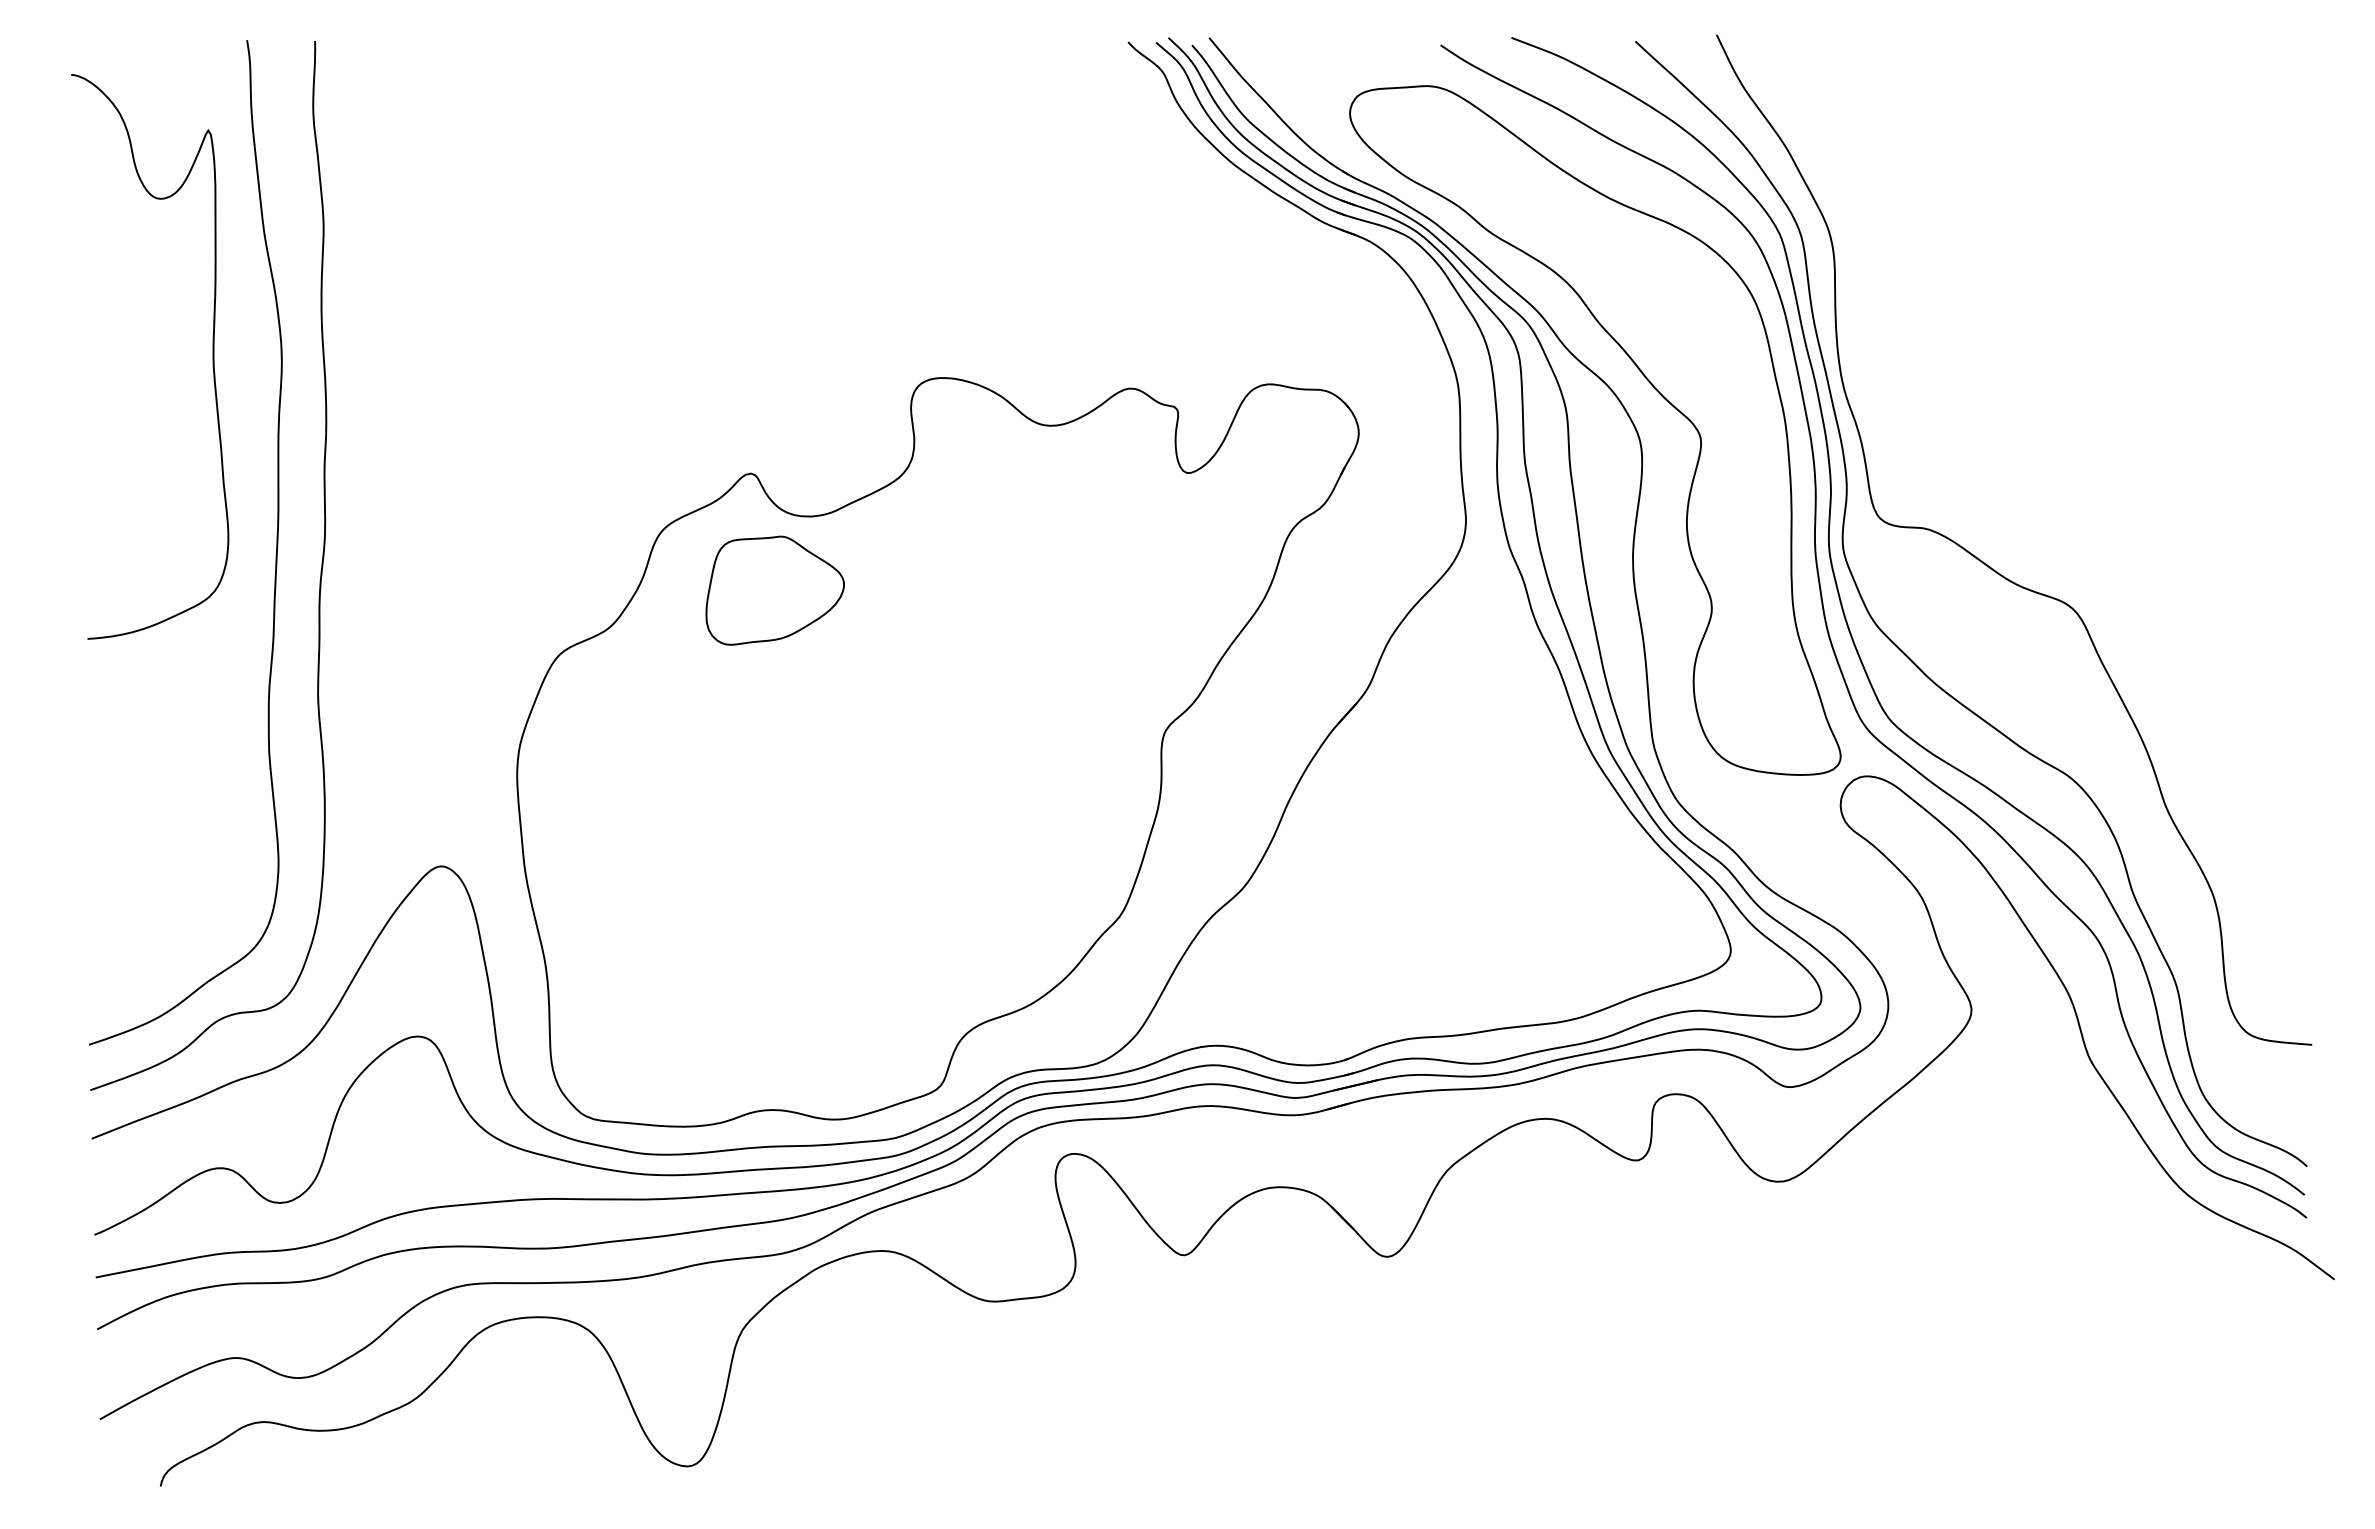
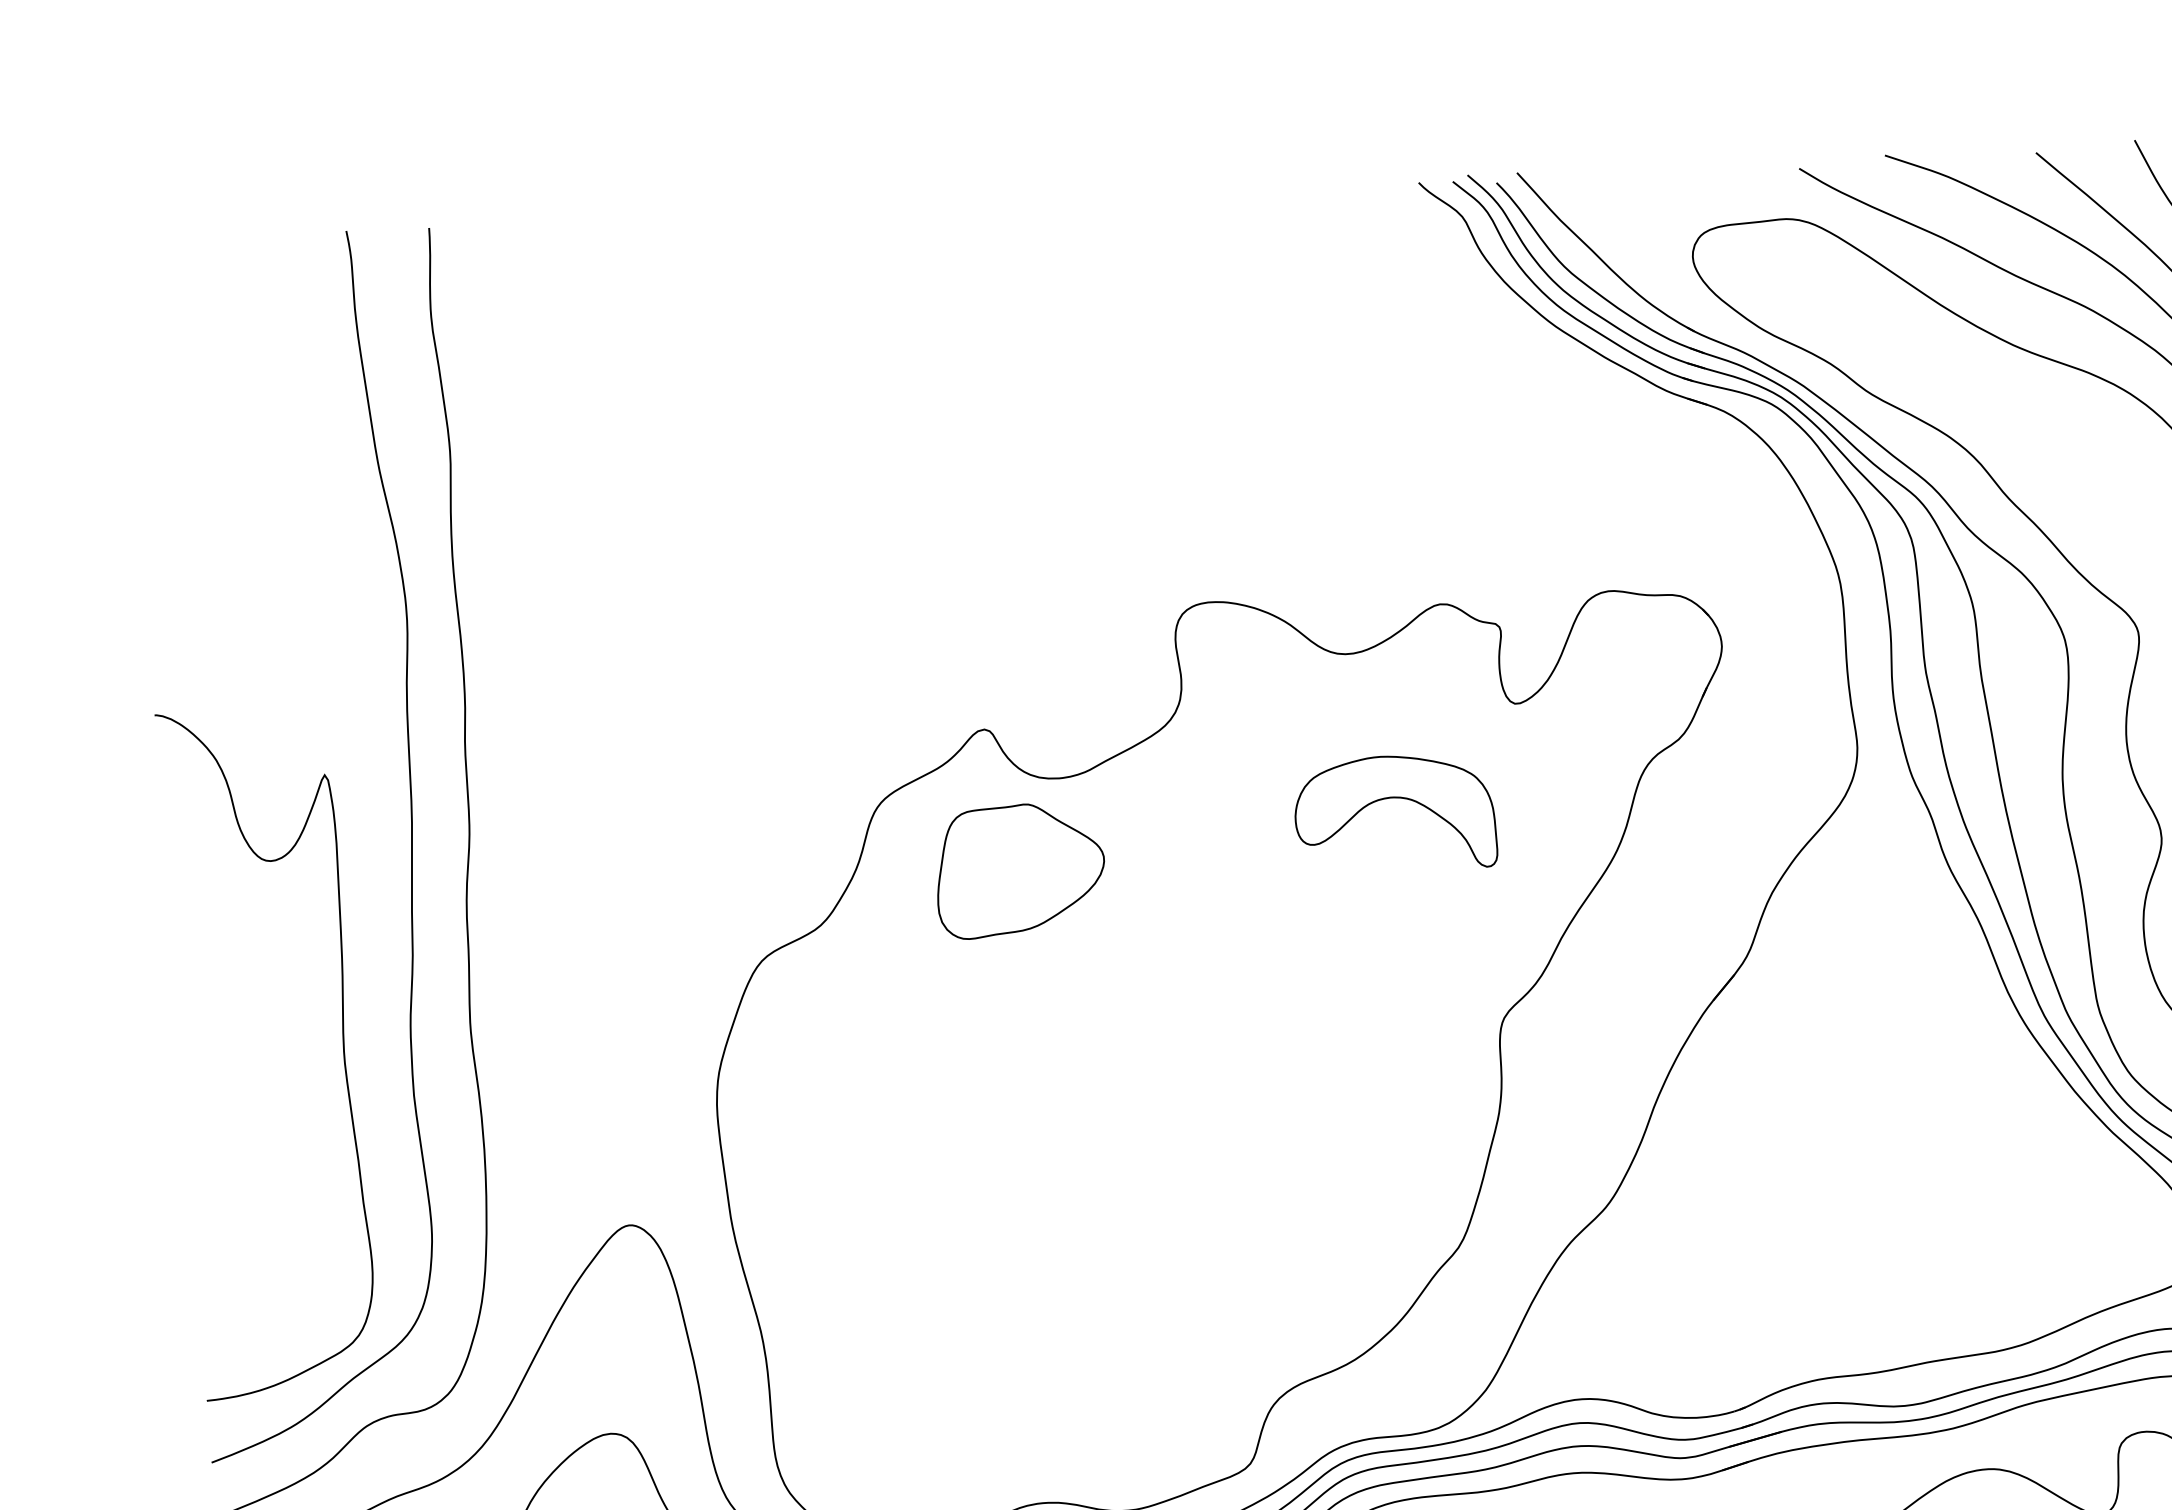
curve: (212, 356) -> (342, 1049), moved
part: (1085, 546) -> (1395, 799), added

